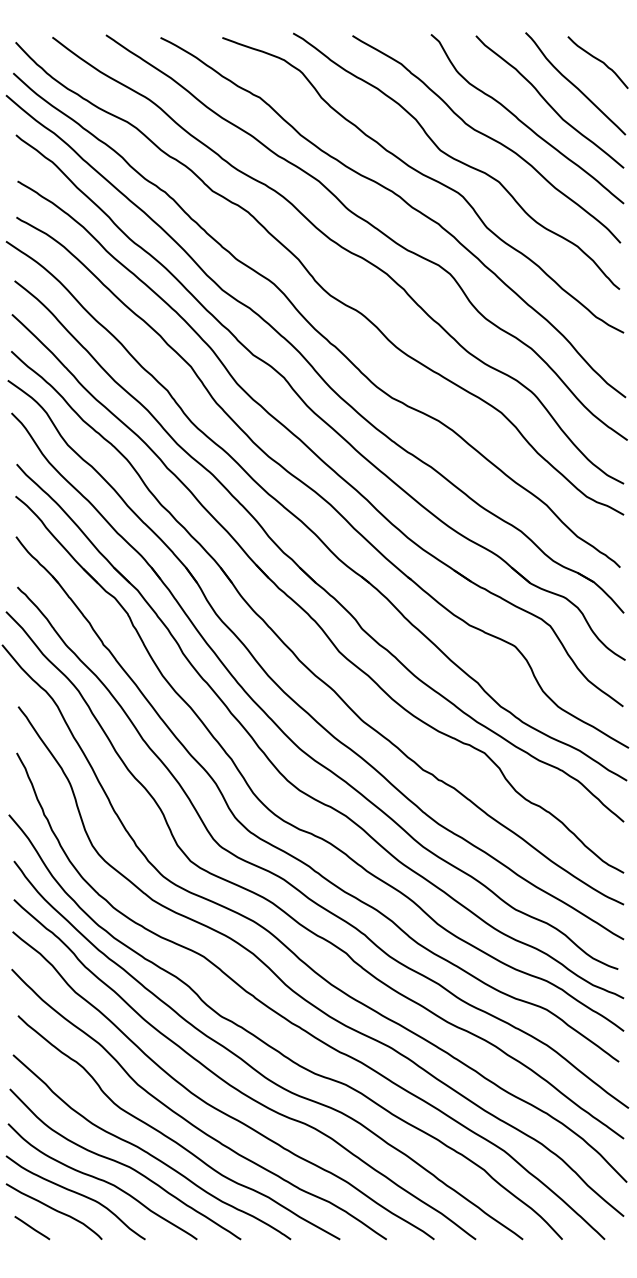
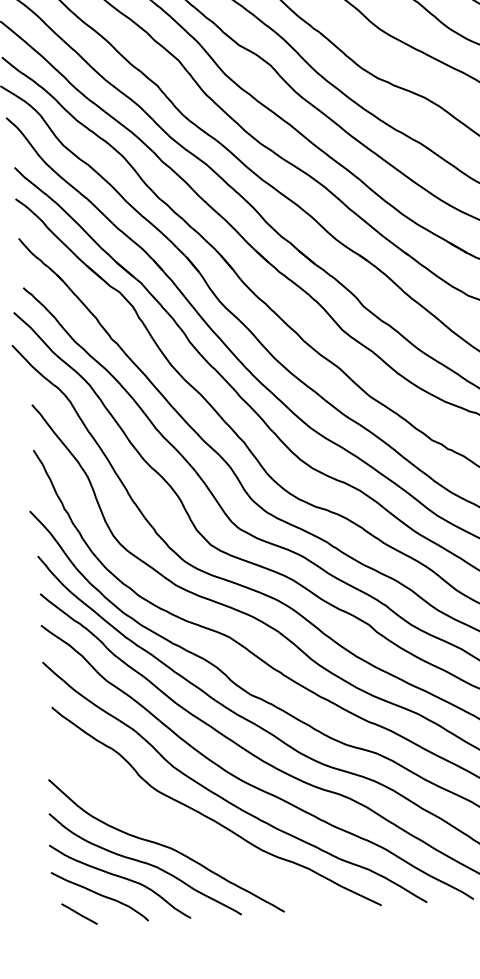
curve: (147, 1151) -> (187, 831), removed

